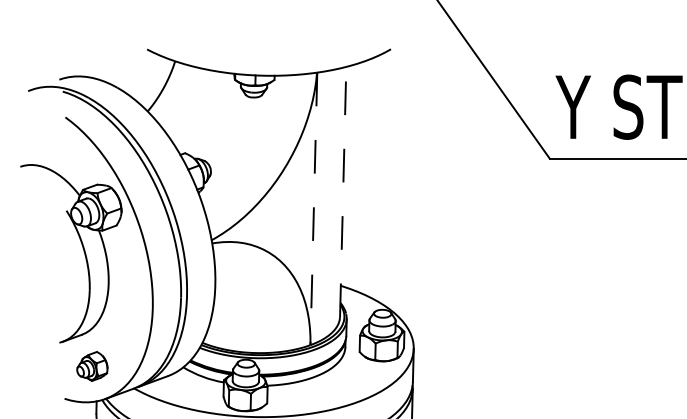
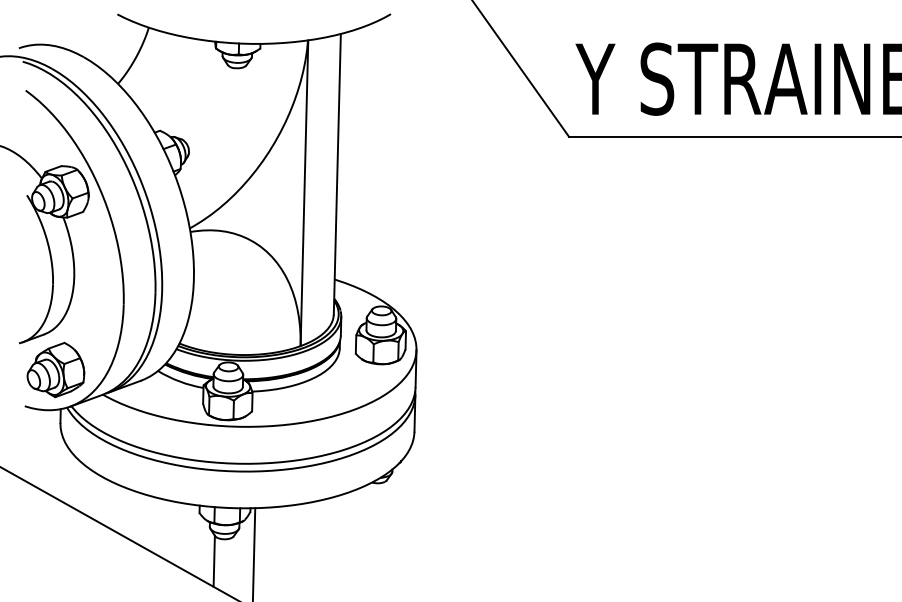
line: (343, 191) -> (337, 173), dashed -> solid
line: (313, 209) -> (304, 193), dashed -> solid
part: (91, 366) -> (55, 369), size x1.67

